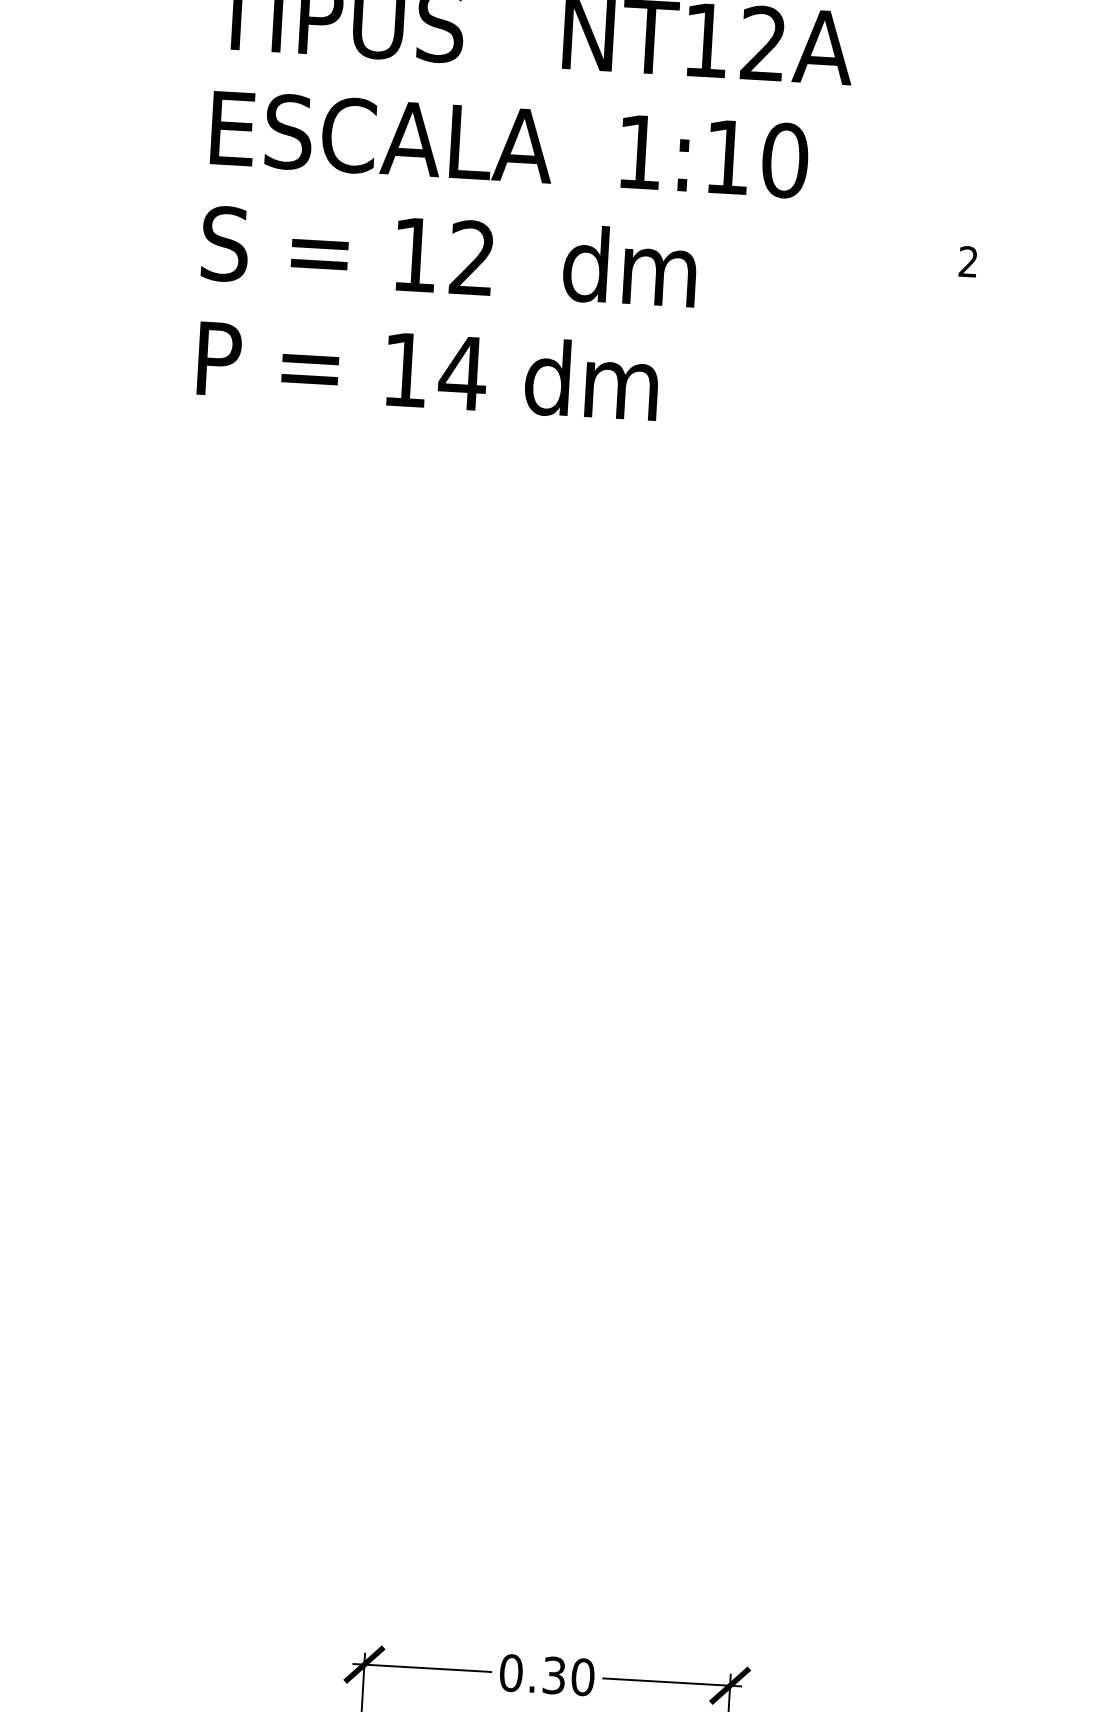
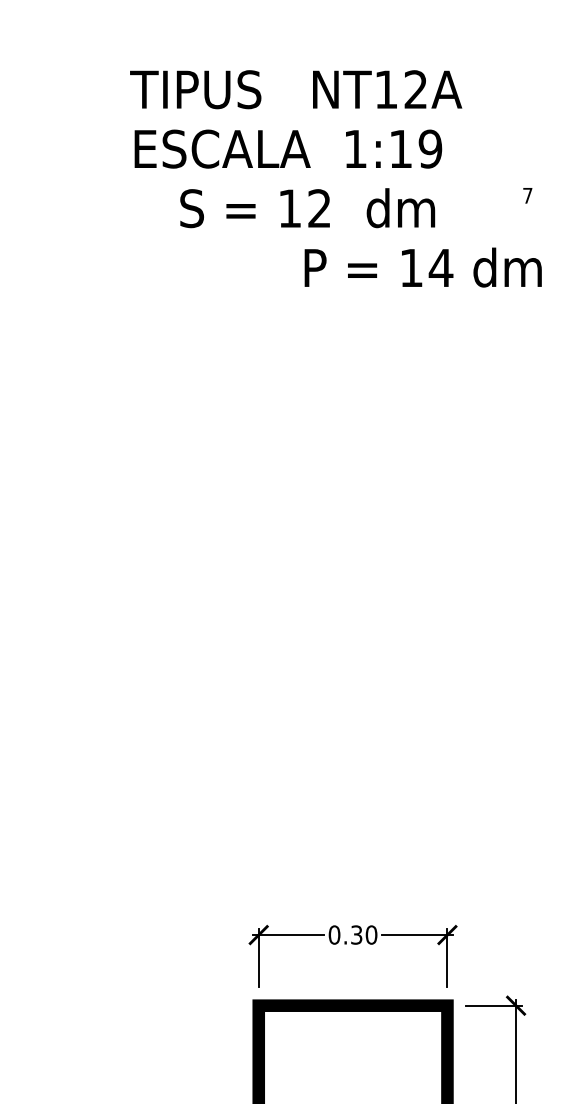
text: (785, 159) -> (430, 148), 1:10 -> 1:19
text: (448, 256) -> (307, 208), moved
text: (967, 261) -> (527, 195), 2 -> 7
text: (426, 370) -> (422, 267), moved

